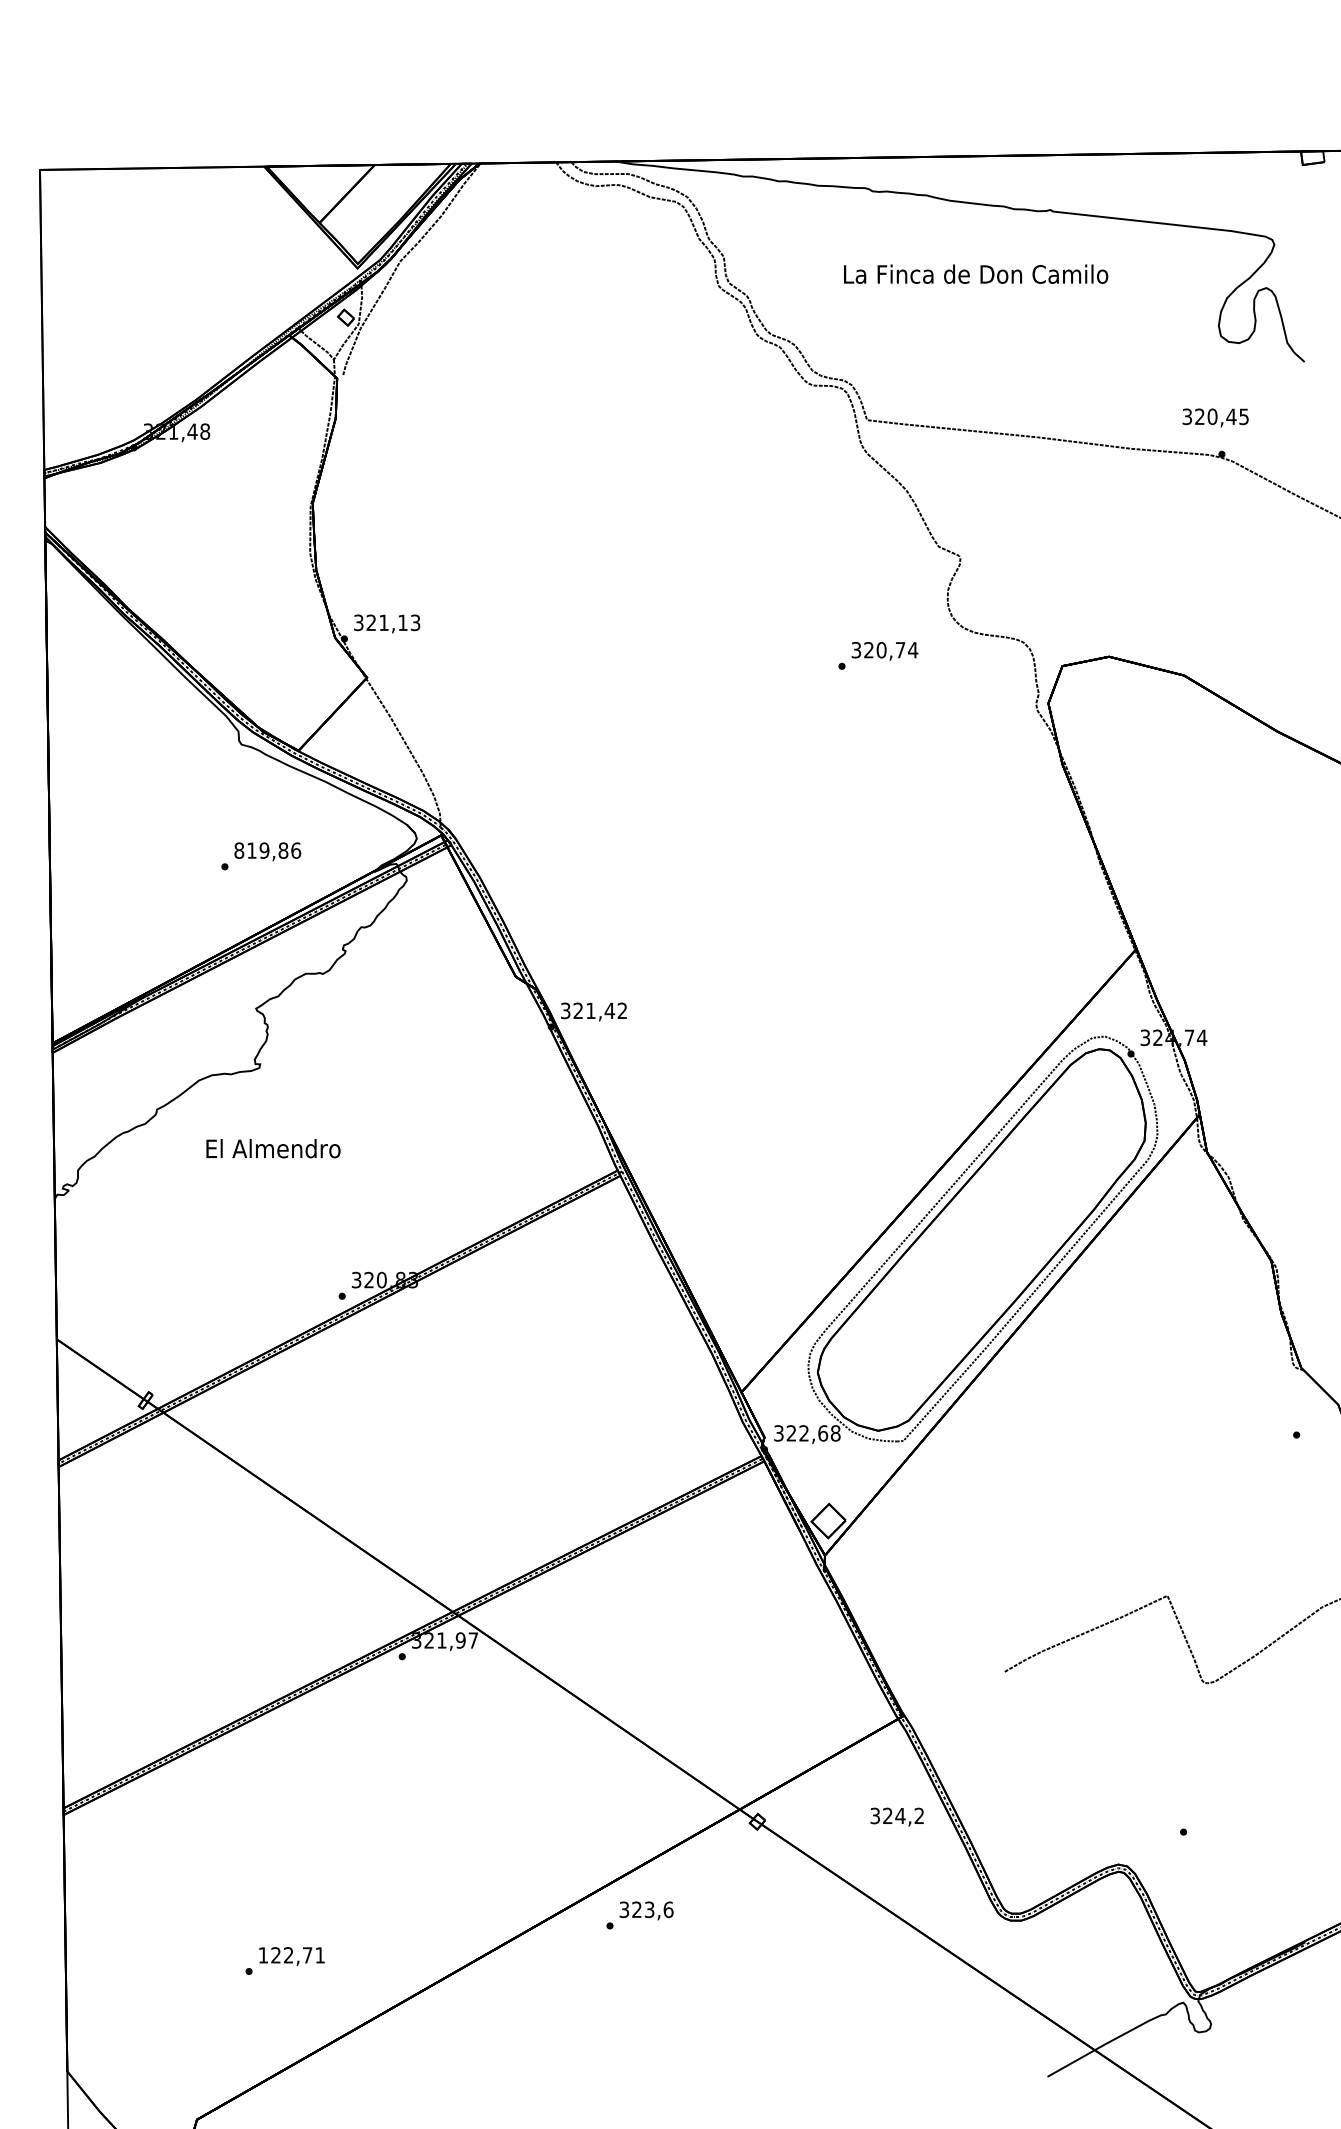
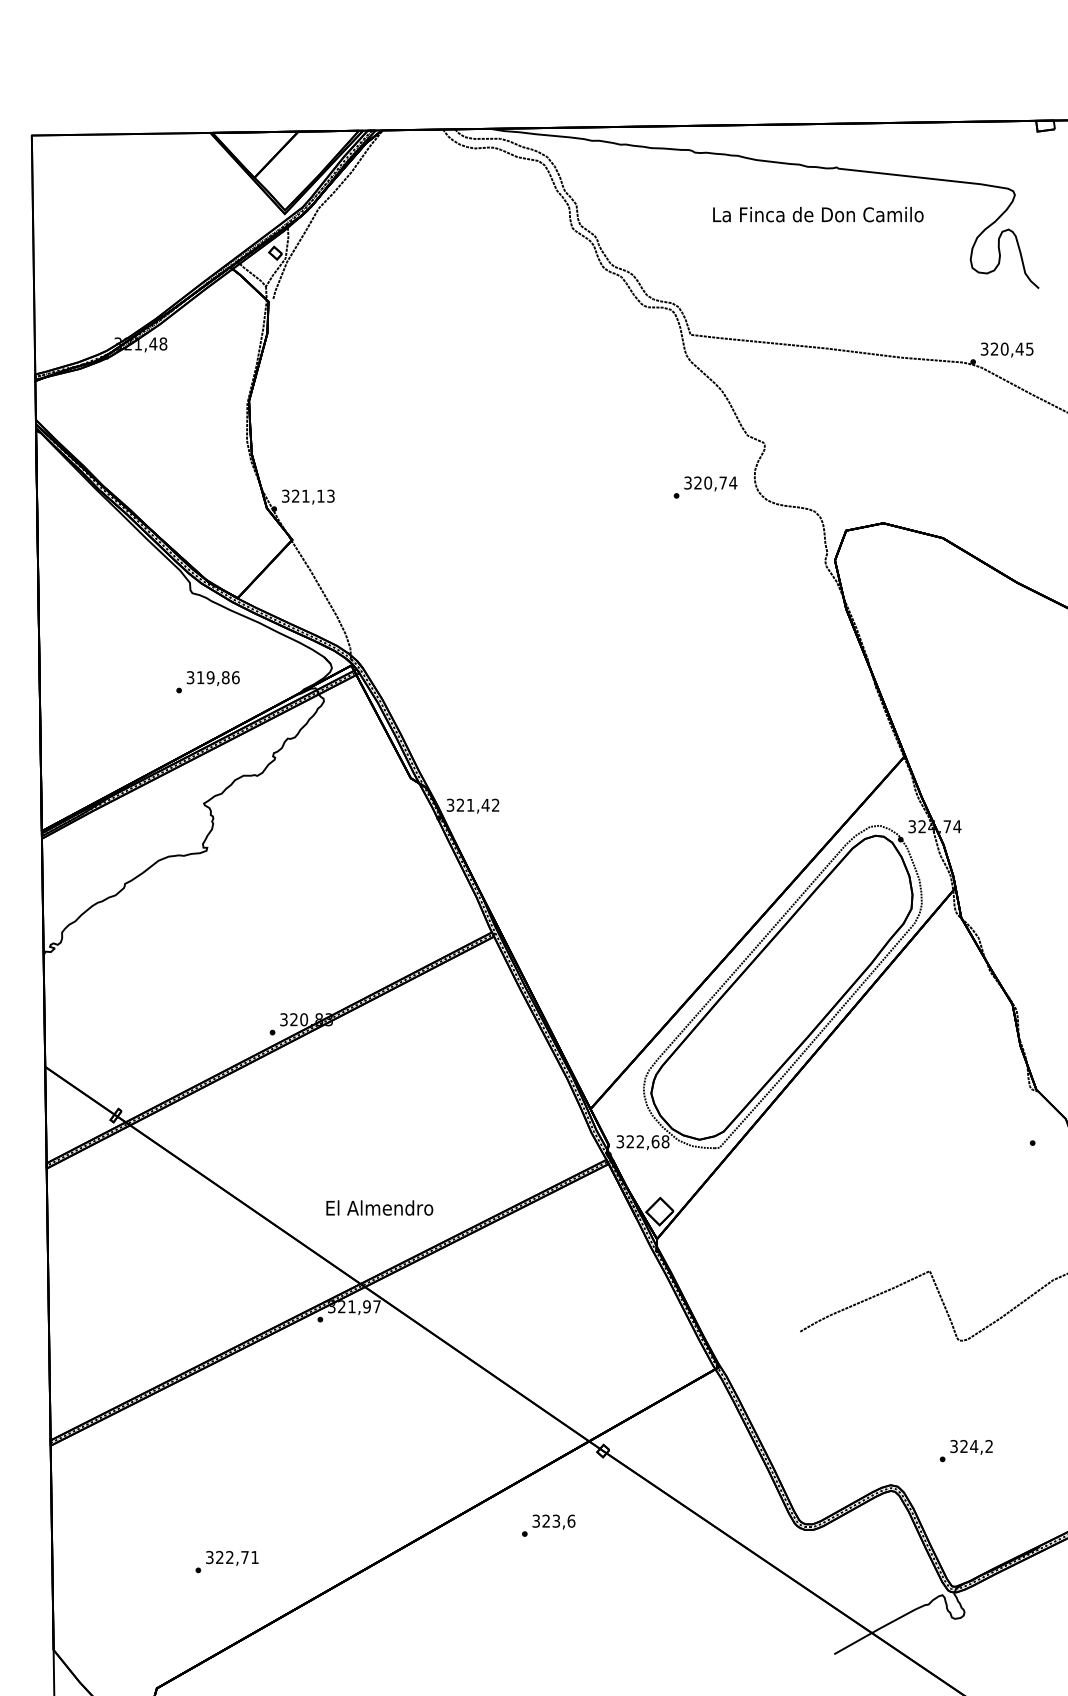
text: (976, 274) -> (818, 214), moved
text: (1214, 417) -> (1006, 349), moved
text: (878, 655) -> (705, 487), moved
text: (239, 850) -> (190, 677), 819,86 -> 319,86
text: (273, 1147) -> (379, 1207), moved
text: (897, 1817) -> (971, 1447), moved
text: (639, 1915) -> (548, 1525), moved
text: (263, 1955) -> (209, 1557), 122,71 -> 322,71

